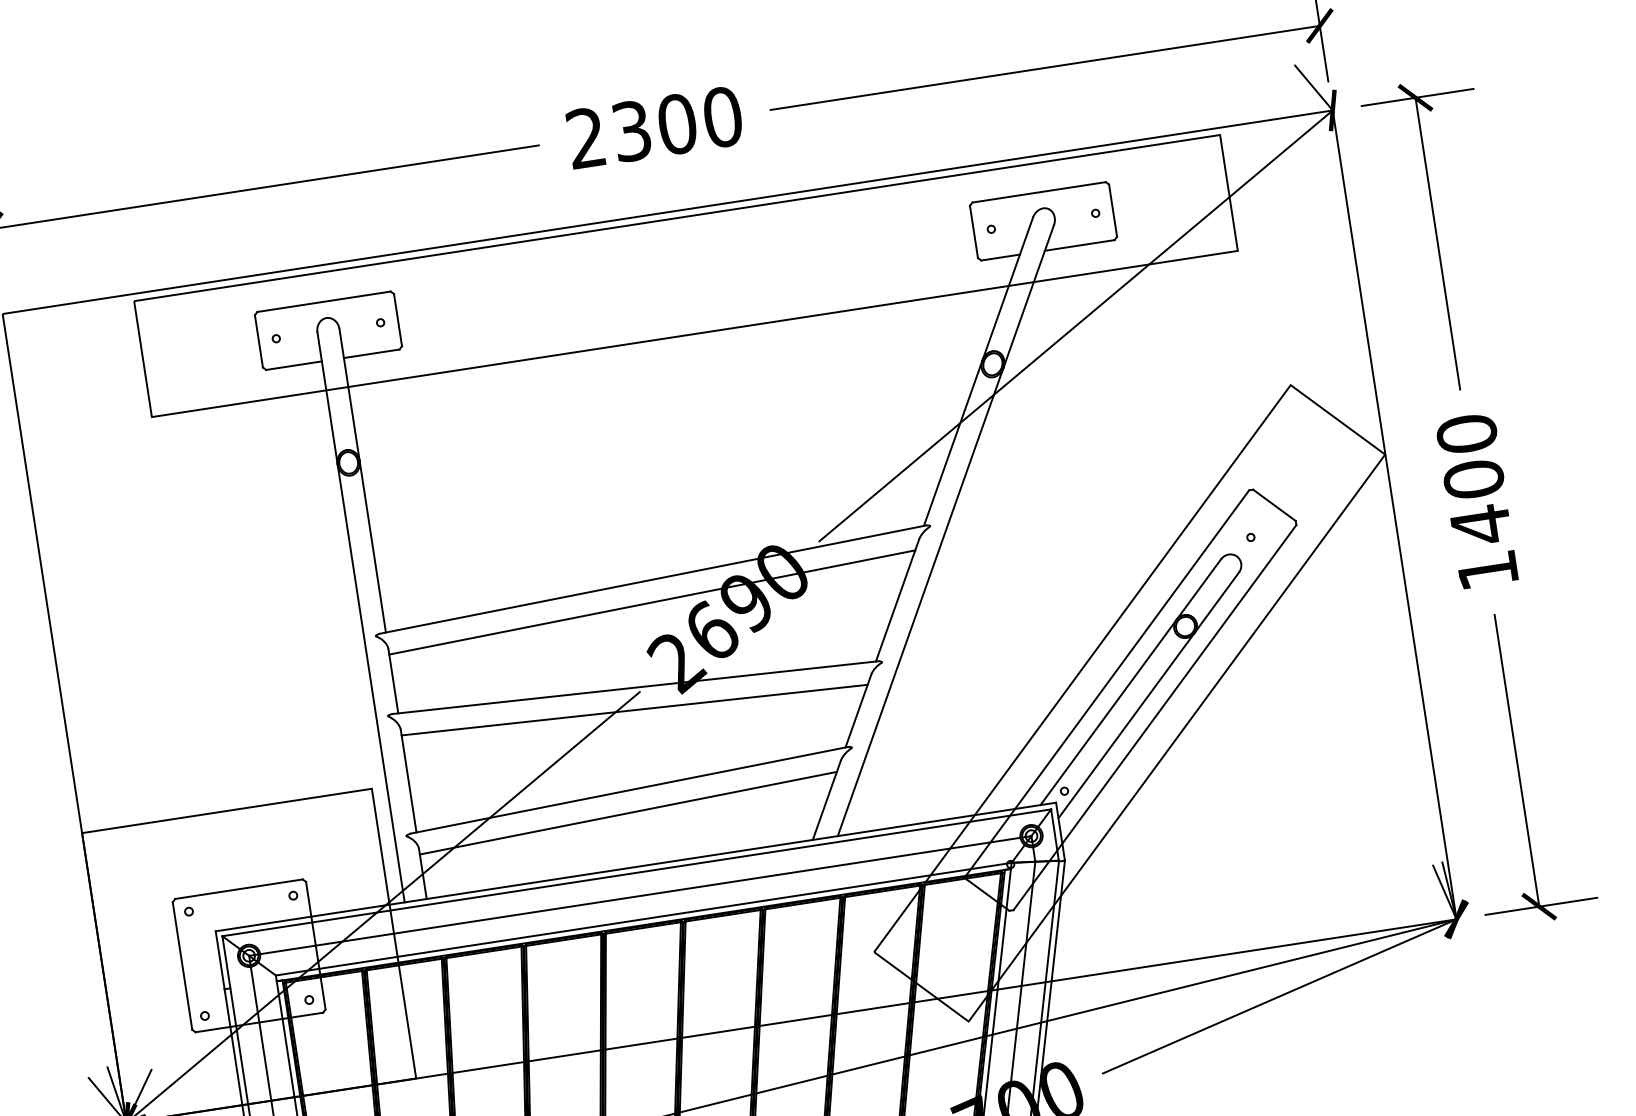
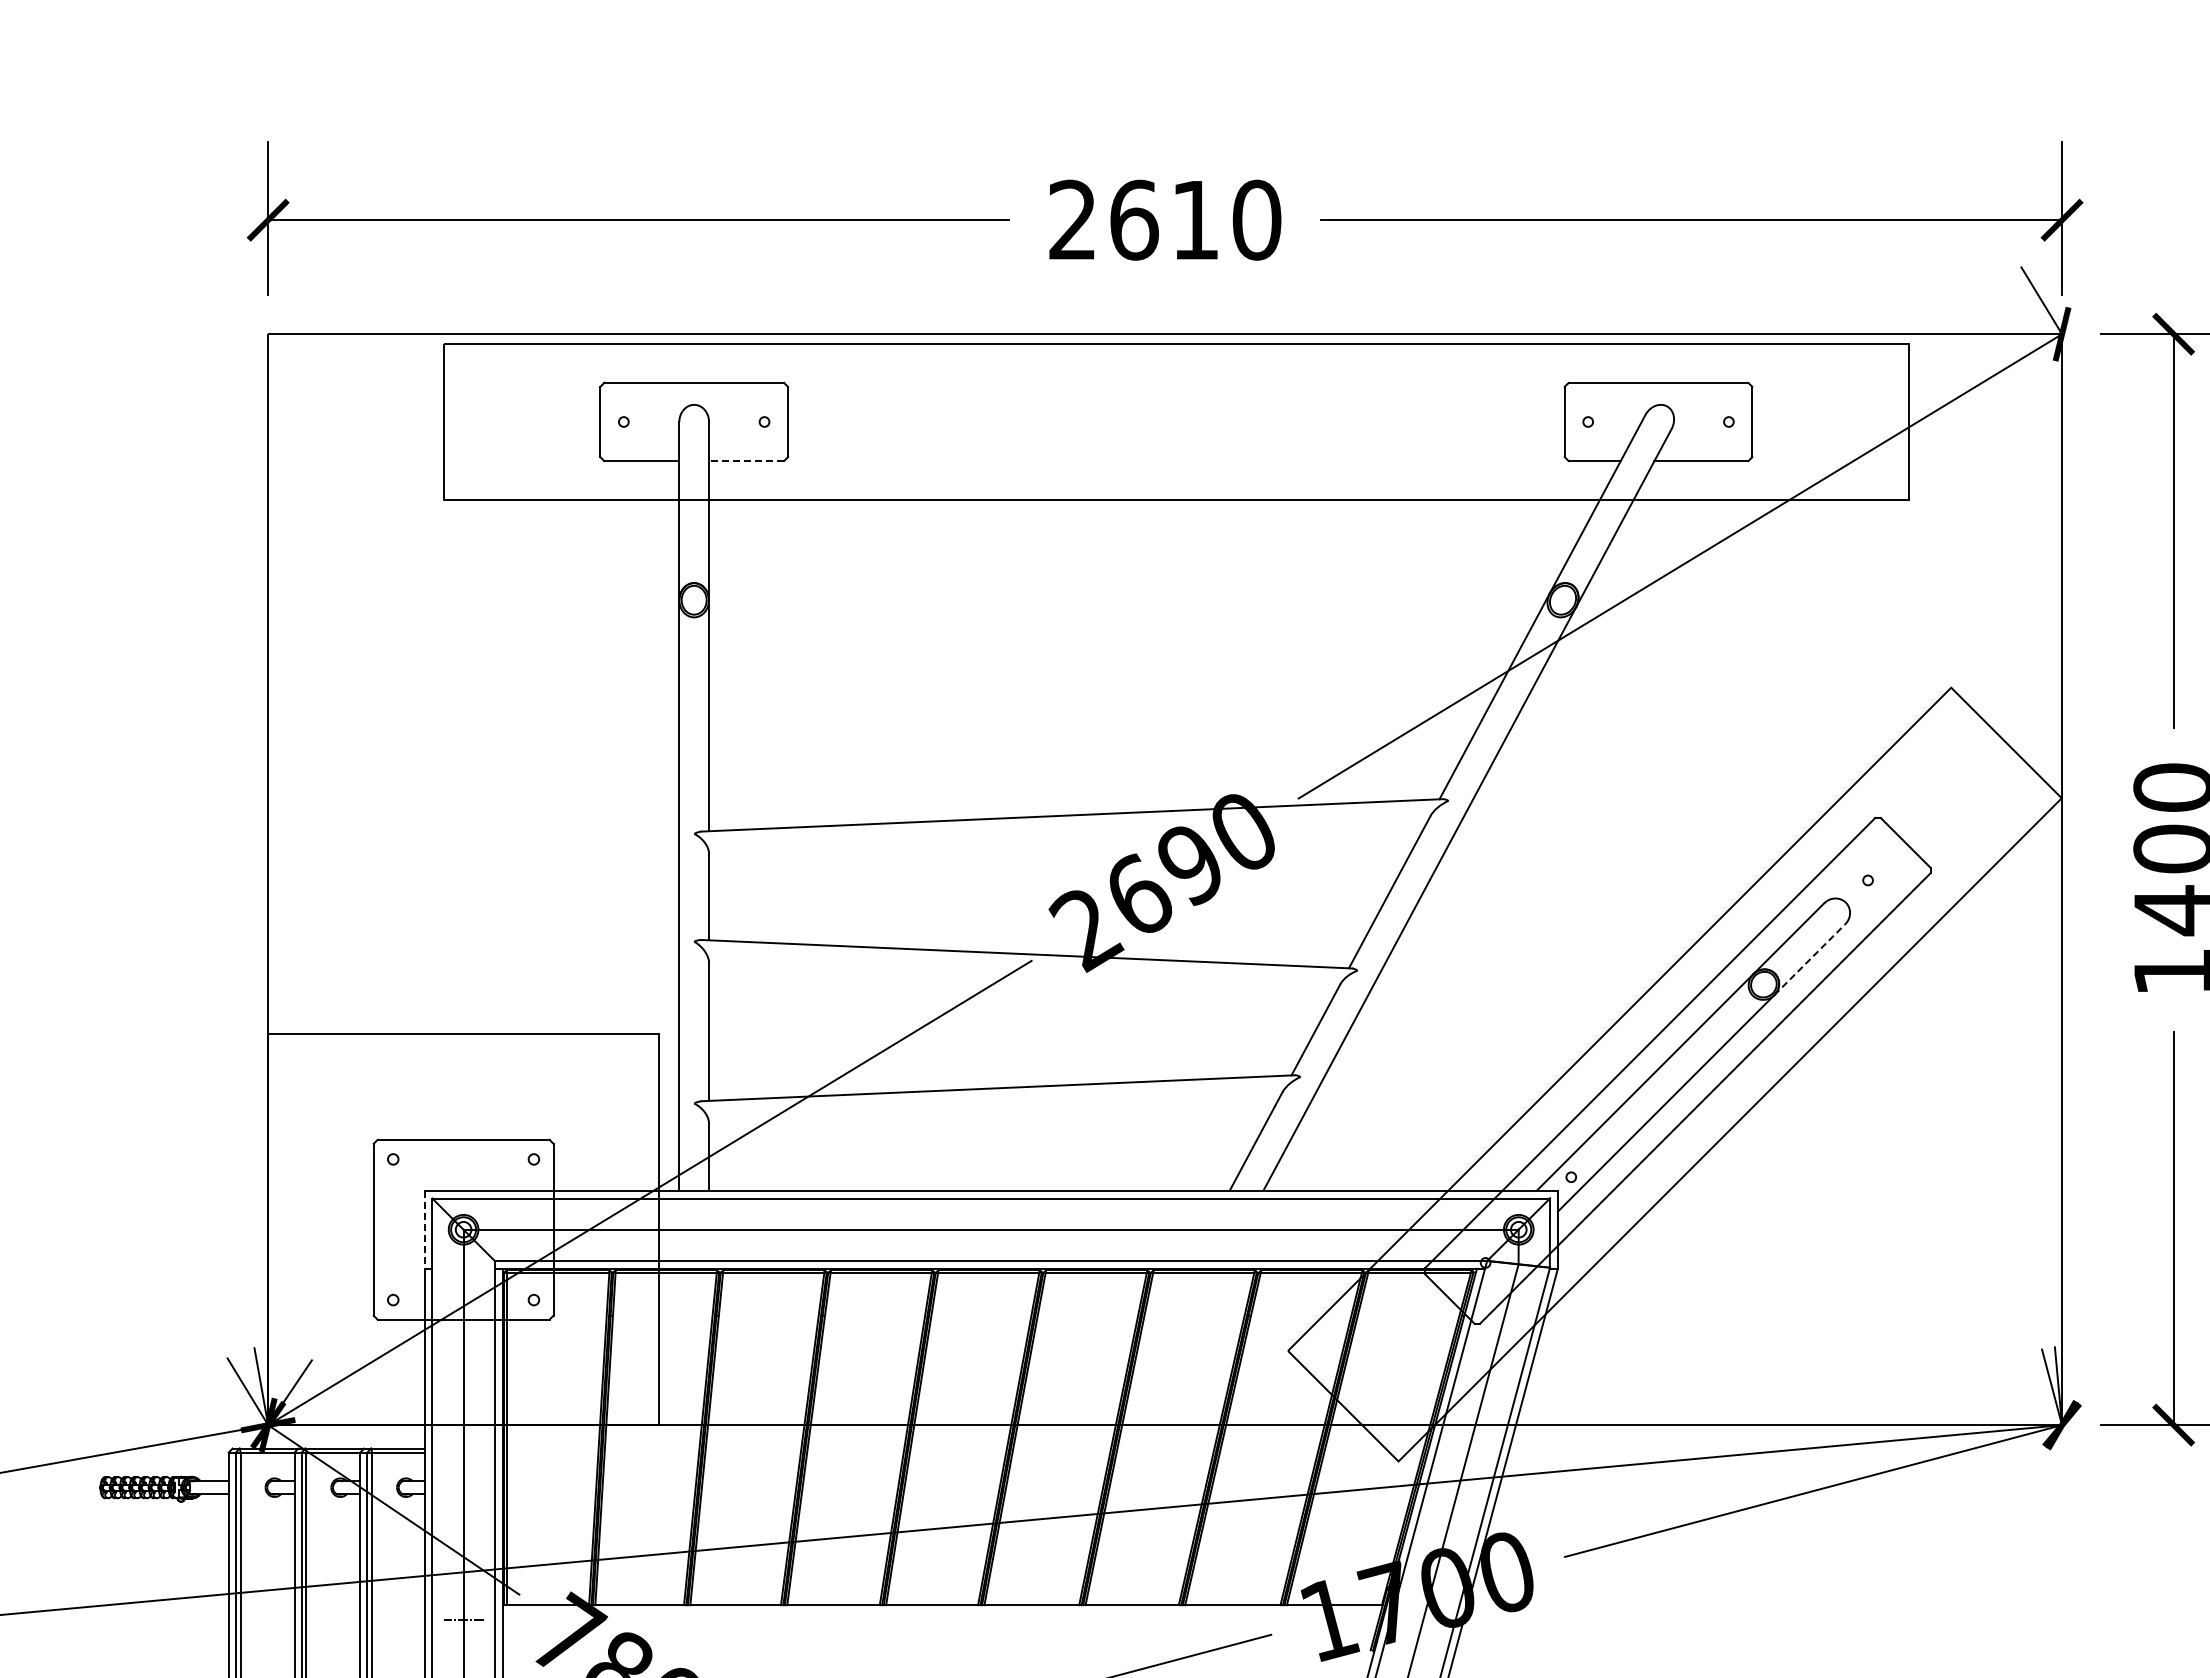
text: (654, 127) -> (1164, 219), 2300 -> 2610
line: (371, 354) -> (746, 461), solid -> dashed
line: (652, 601) -> (1066, 844), removed
line: (1217, 602) -> (1810, 959), solid -> dashed
line: (634, 709) -> (1021, 983), removed
line: (628, 812) -> (992, 1117), removed
line: (220, 960) -> (424, 1230), solid -> dashed

